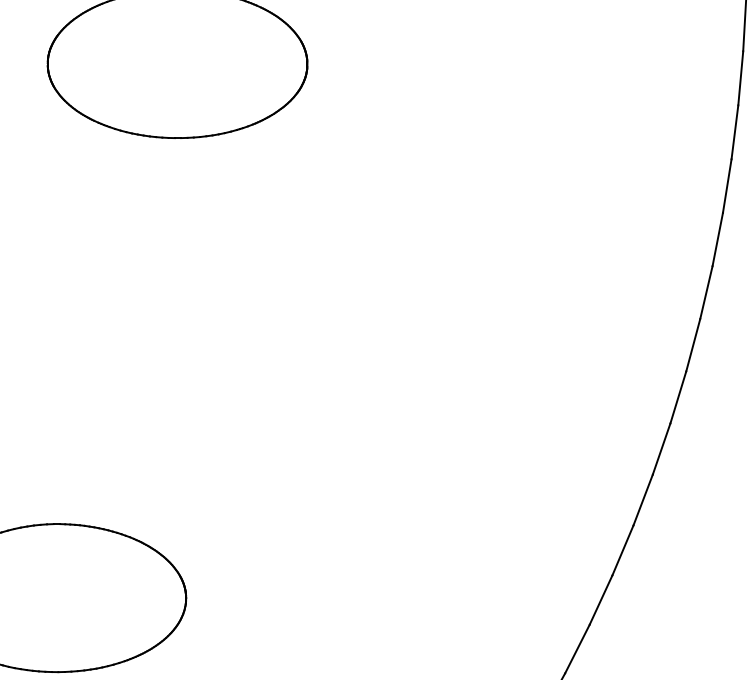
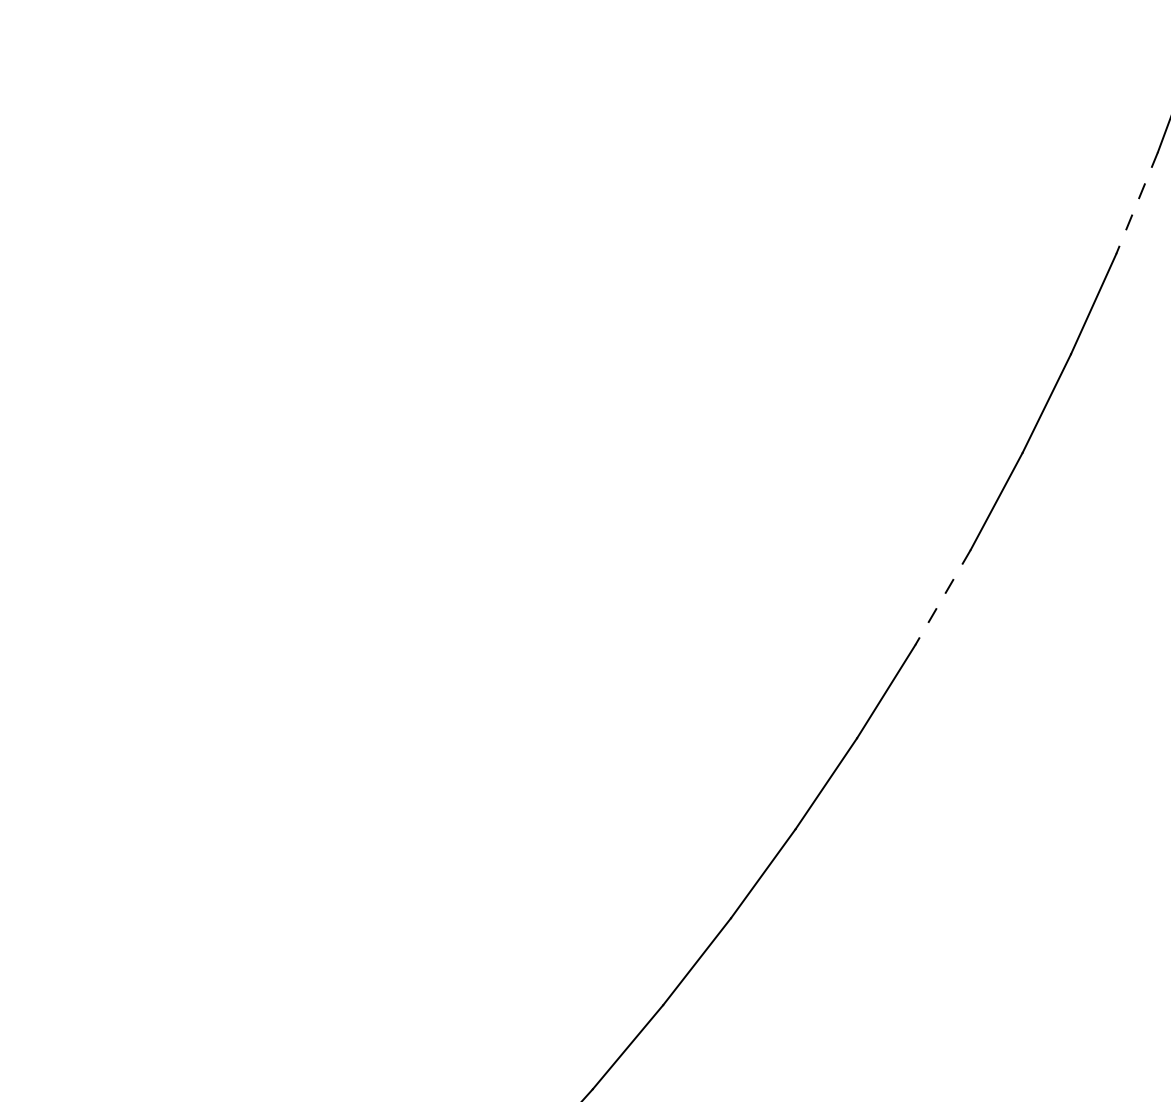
line: (717, 240) -> (1136, 204), solid -> dashed
line: (661, 449) -> (942, 598), solid -> dashed

